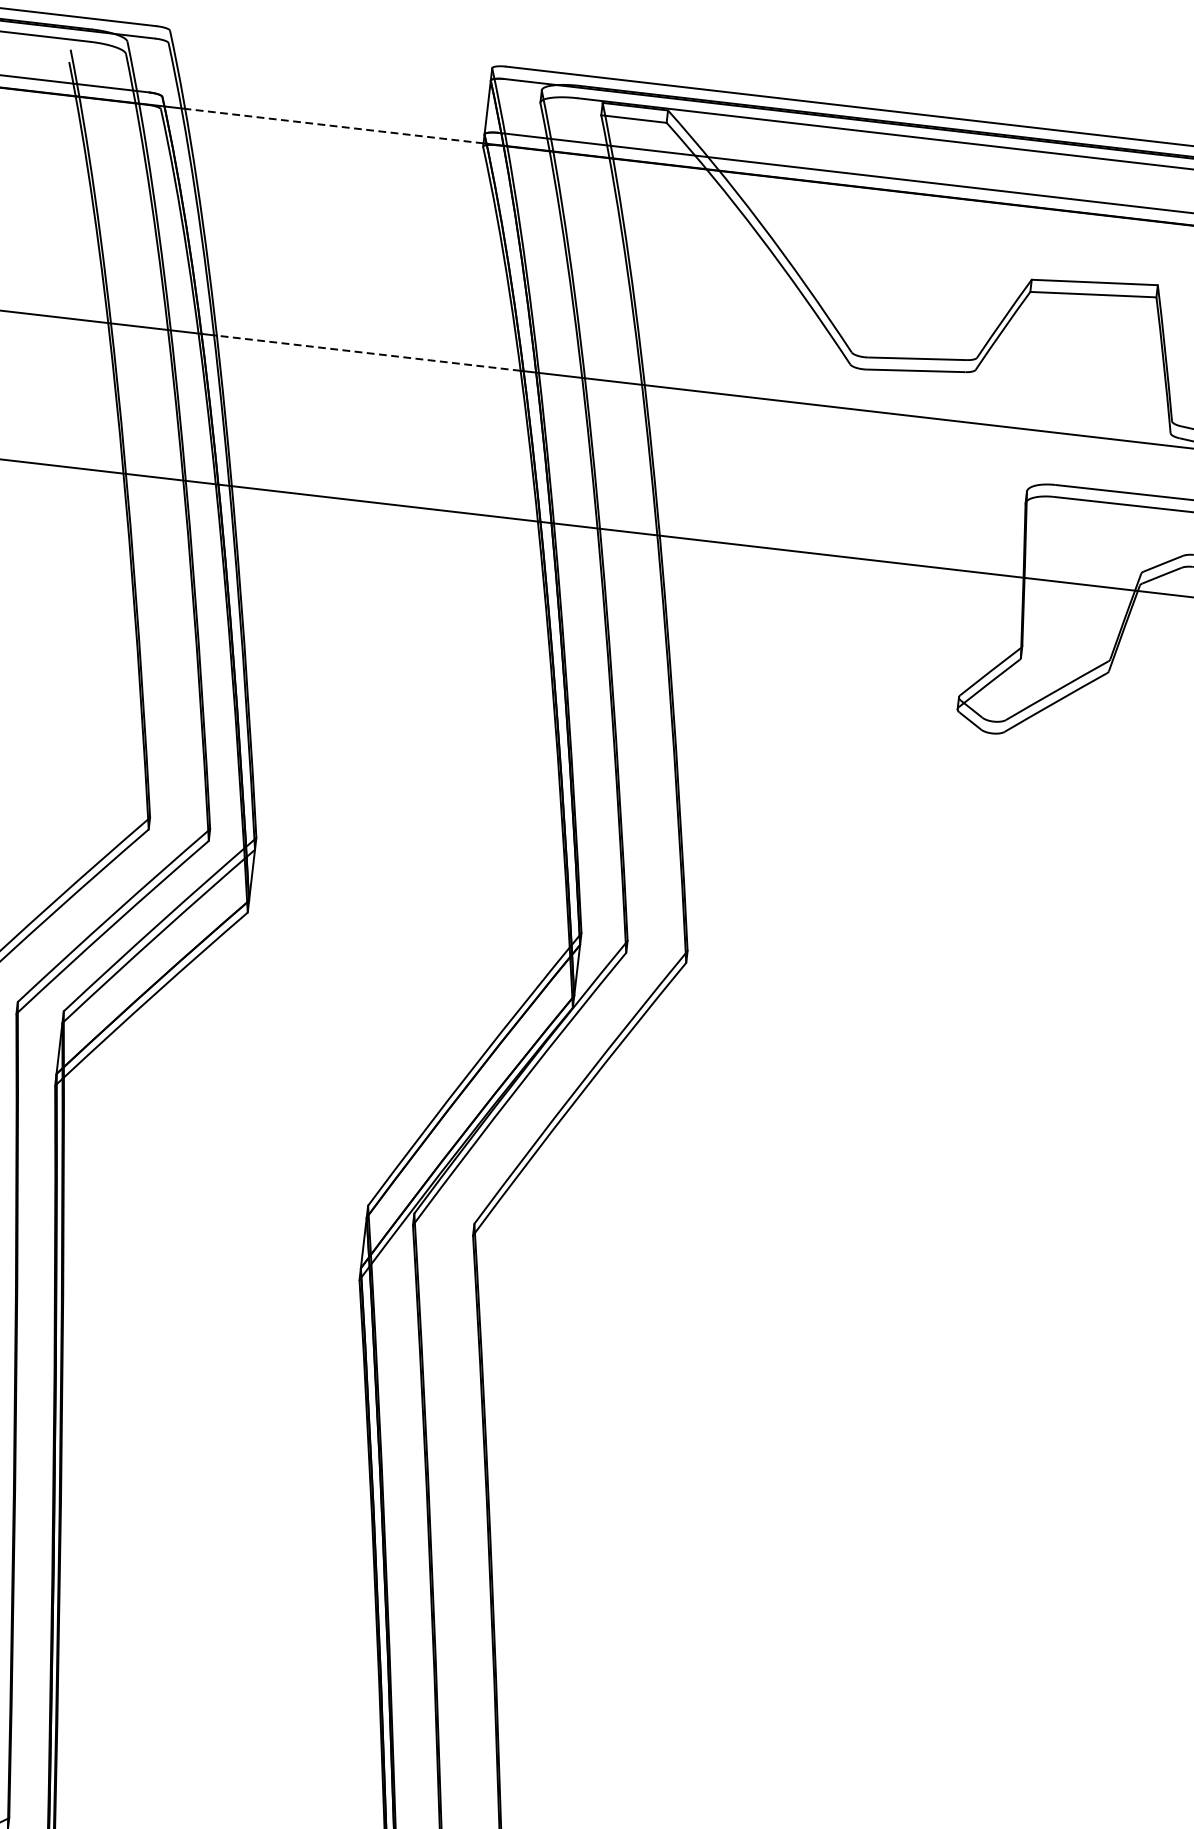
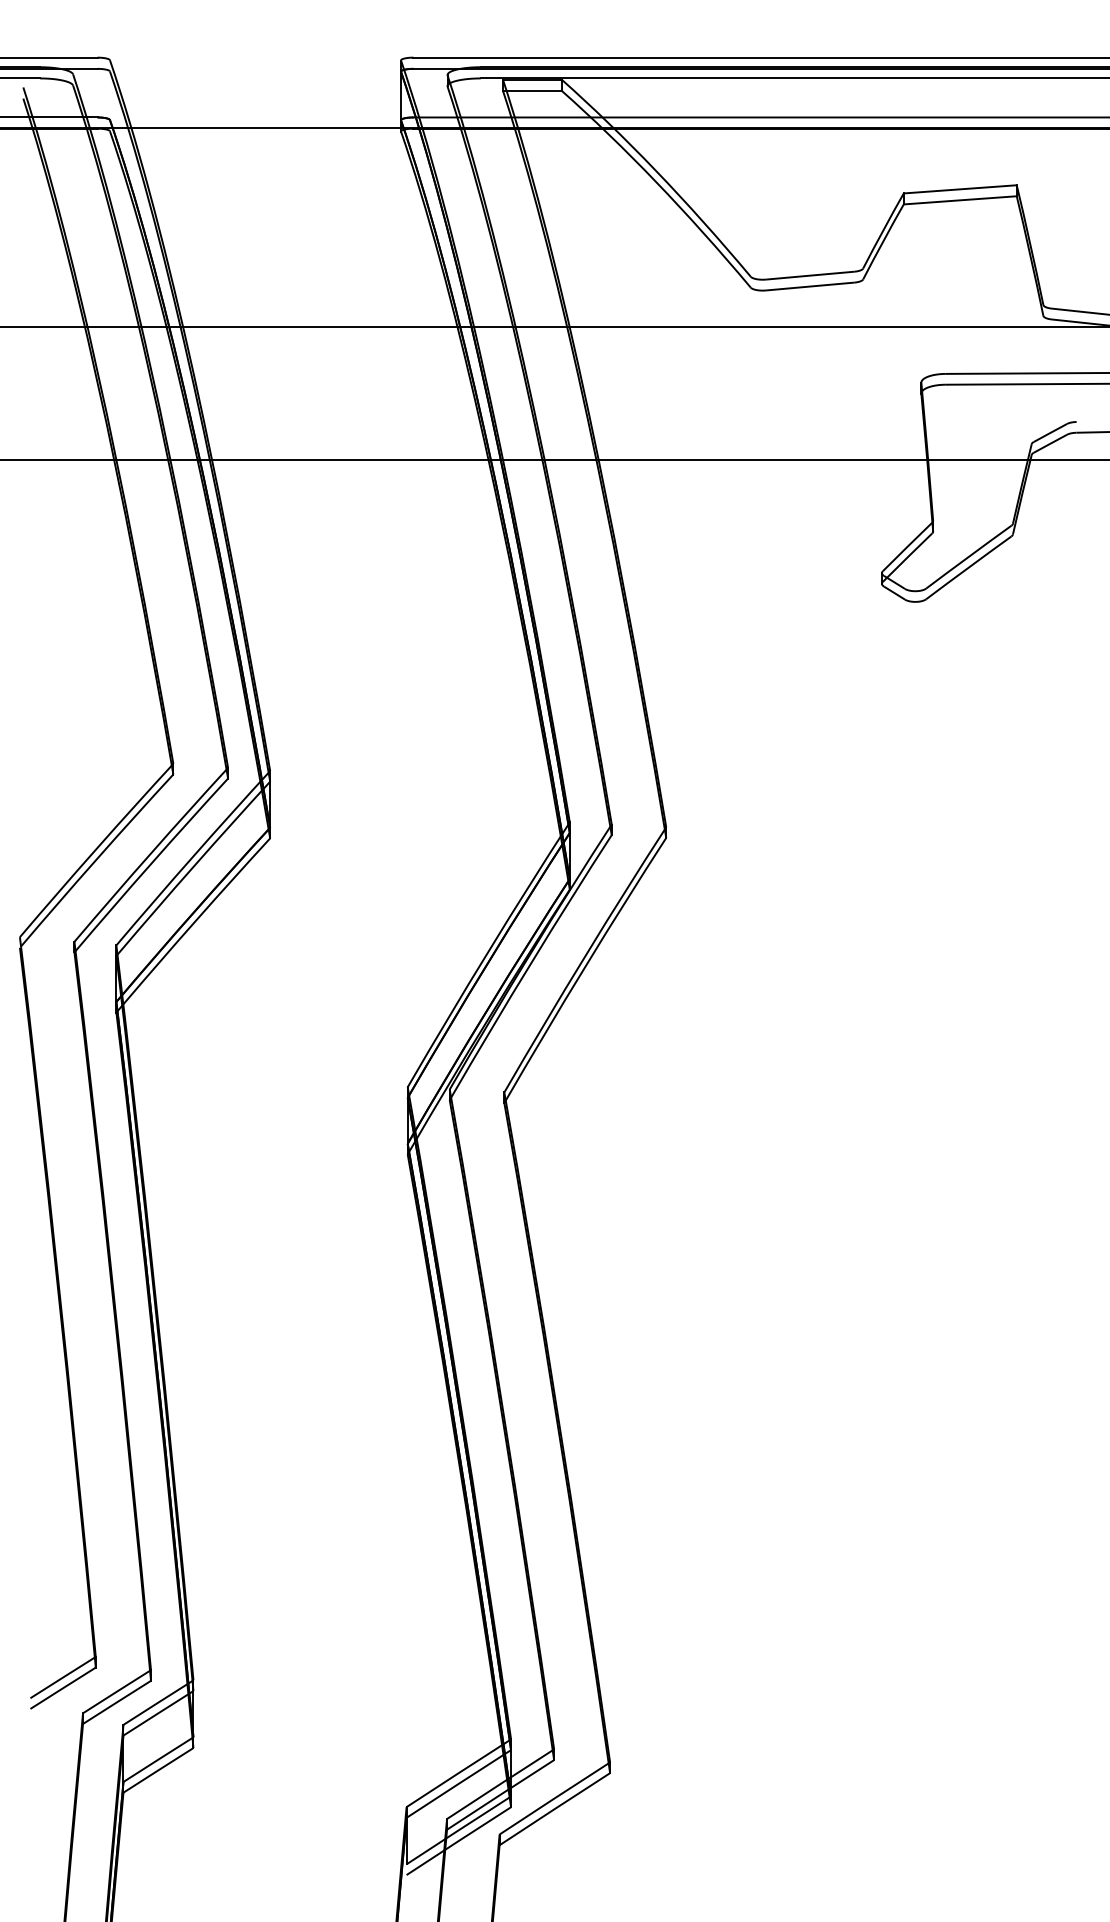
line: (334, 126) -> (266, 128), dashed -> solid
line: (367, 353) -> (319, 327), dashed -> solid

